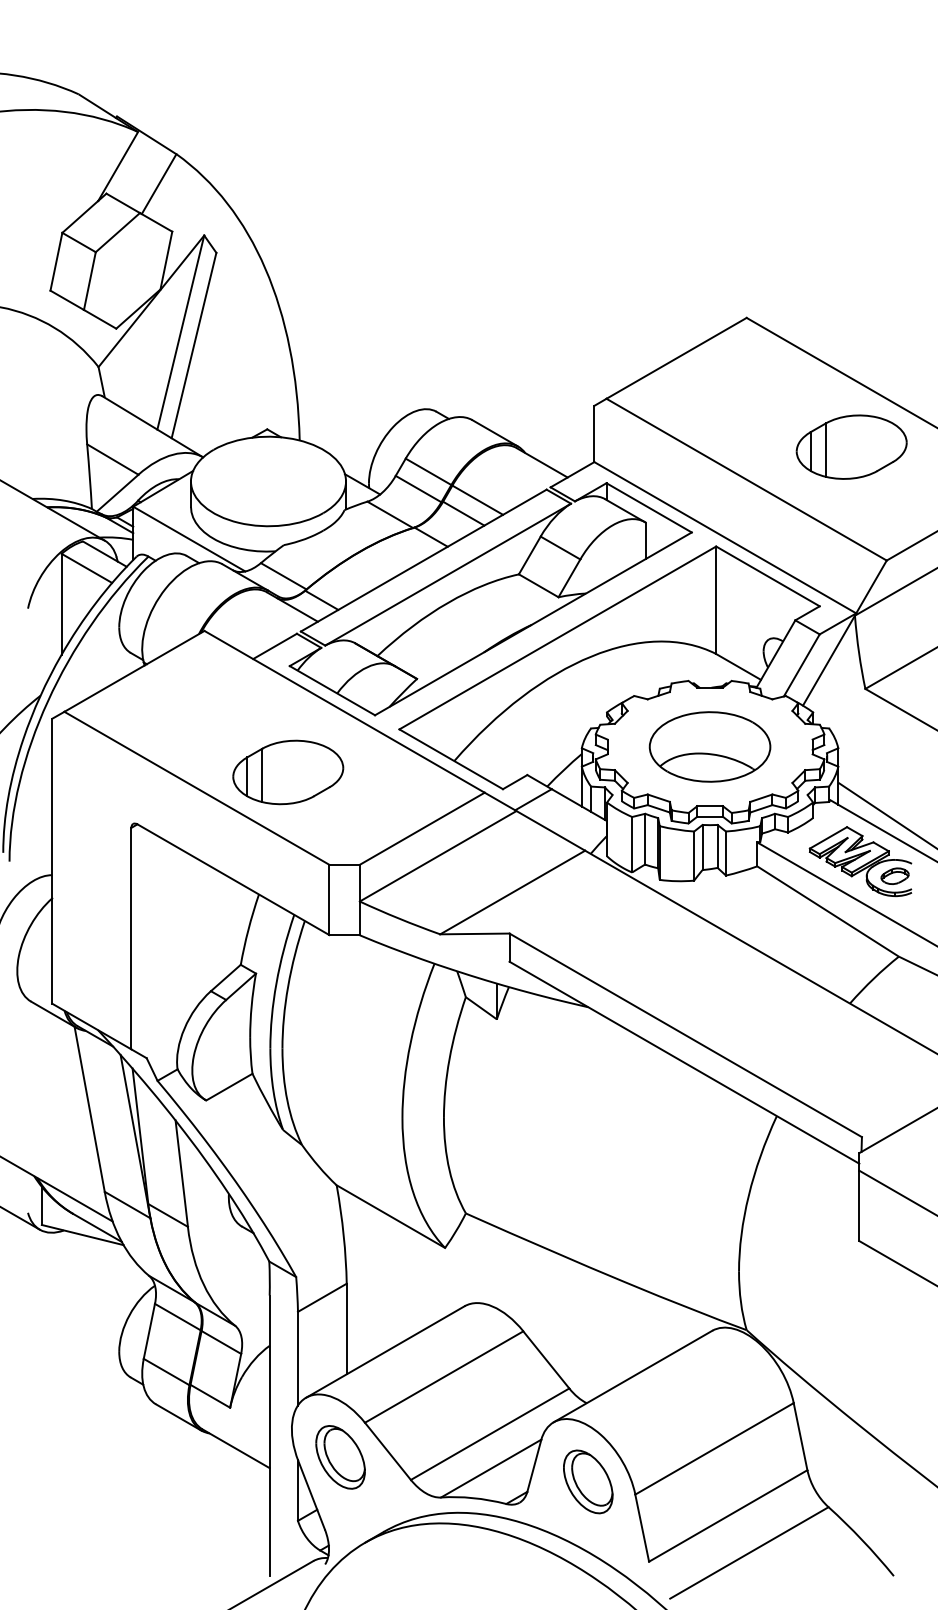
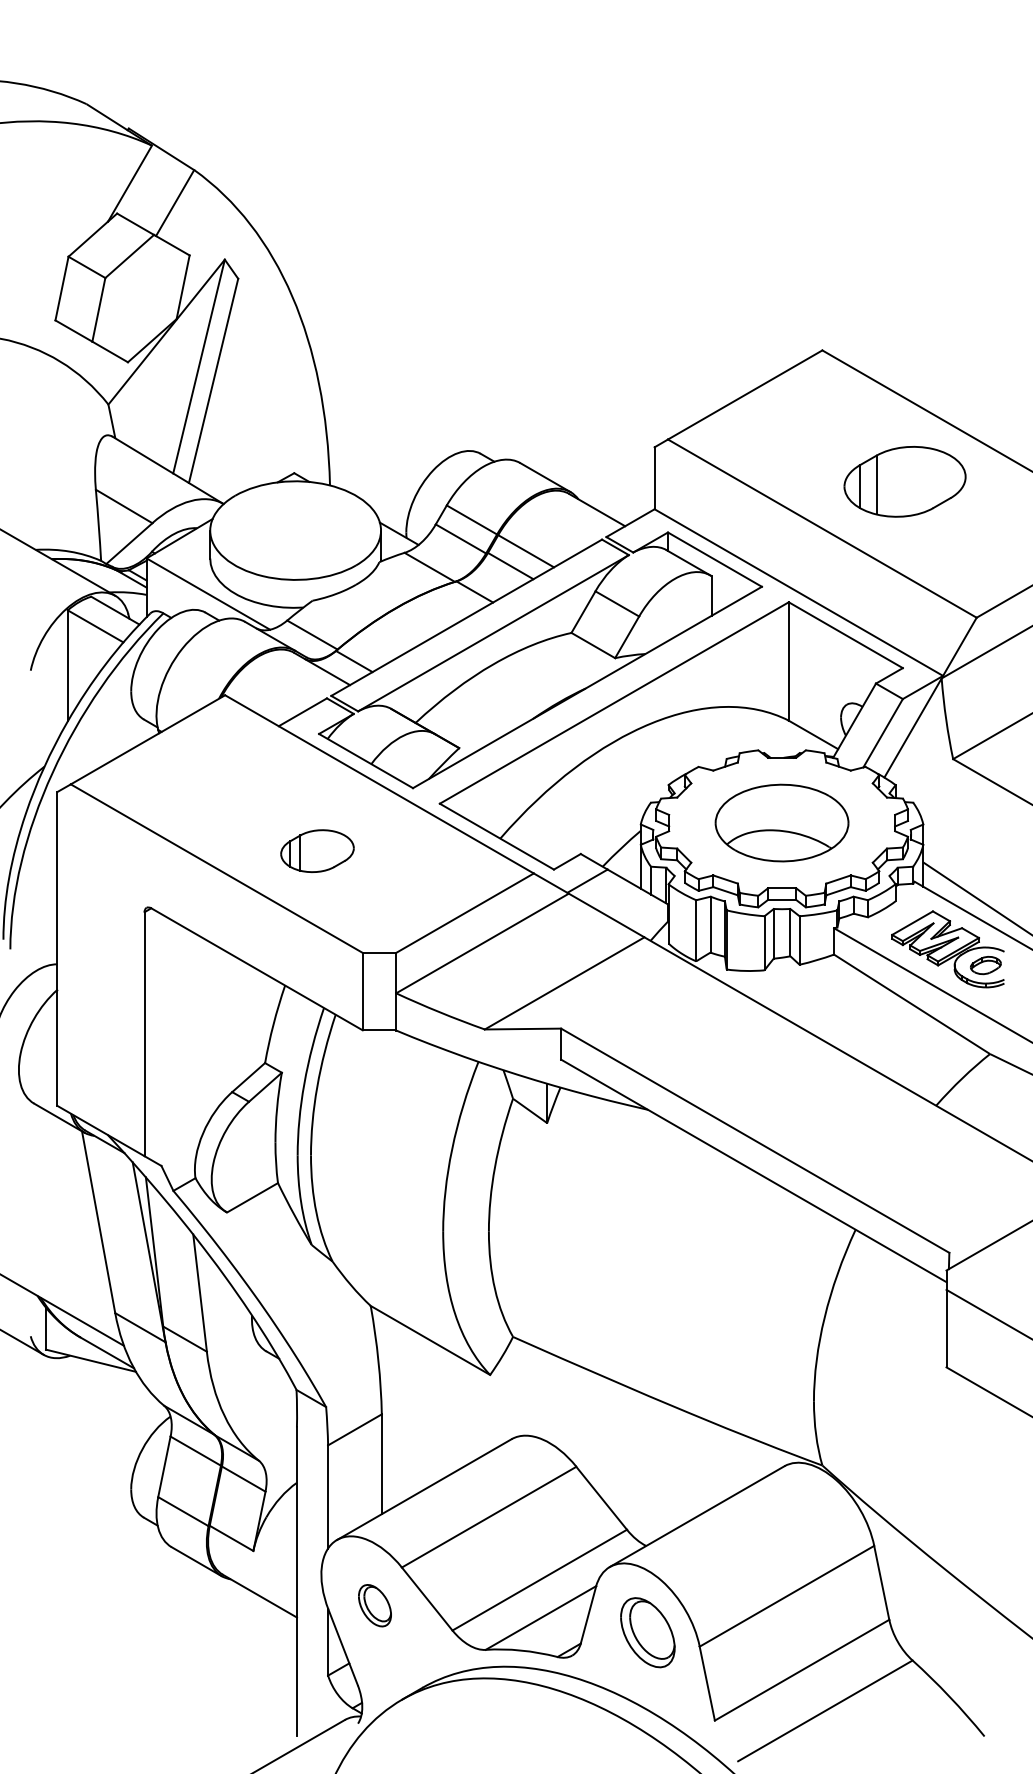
part: (851, 446) -> (904, 481), moved
part: (288, 772) -> (317, 851), size x0.6
part: (340, 1457) -> (374, 1605), size x0.6

